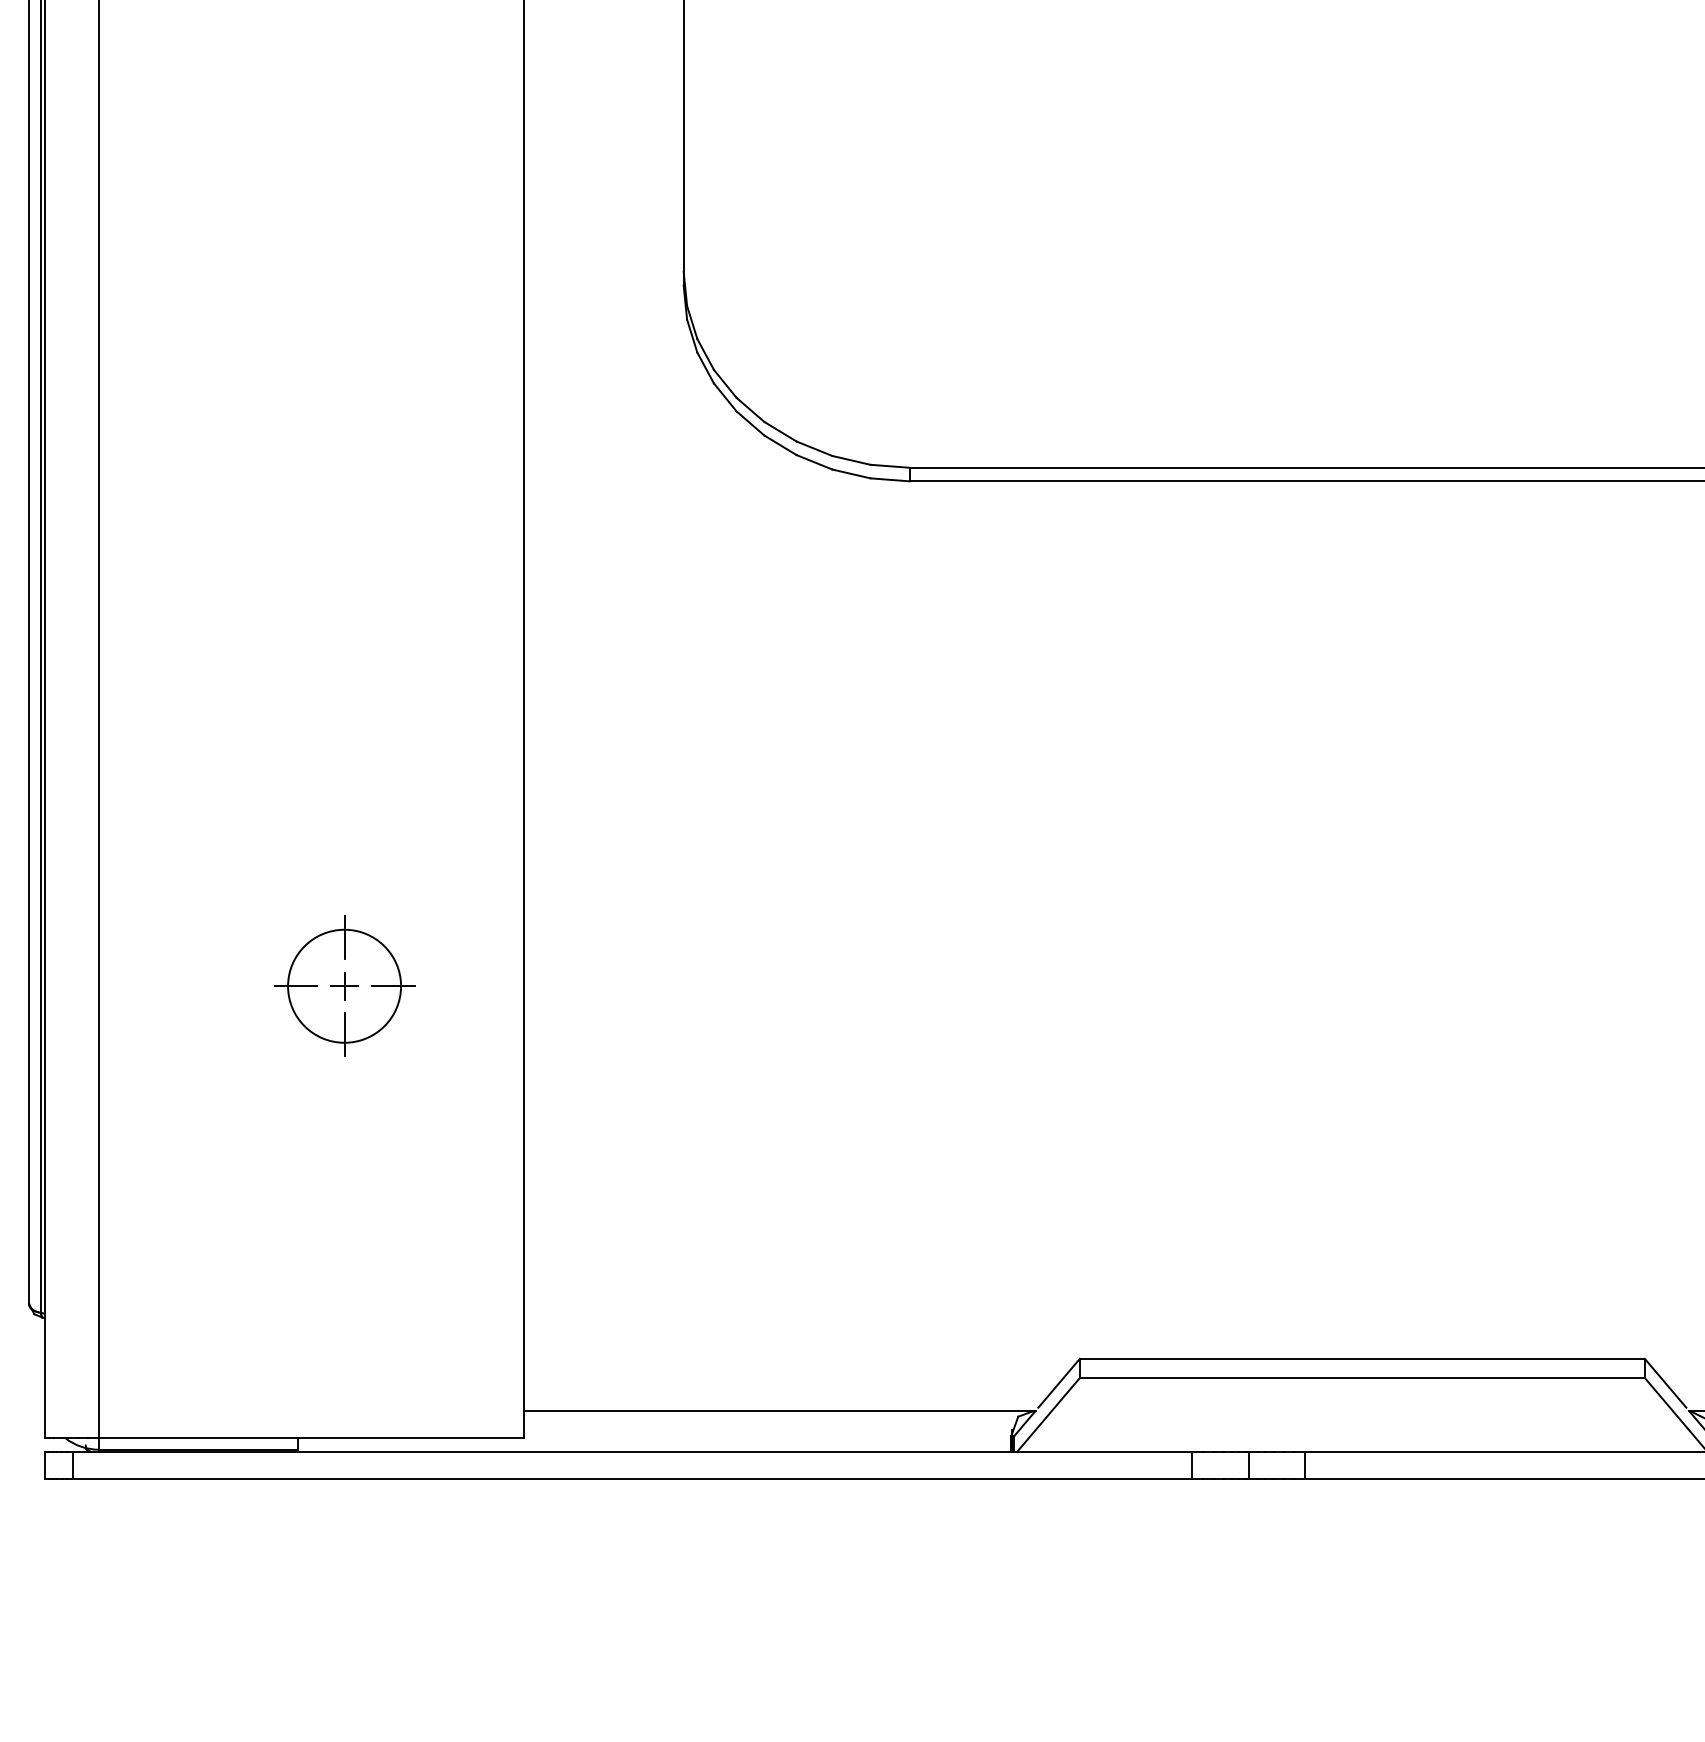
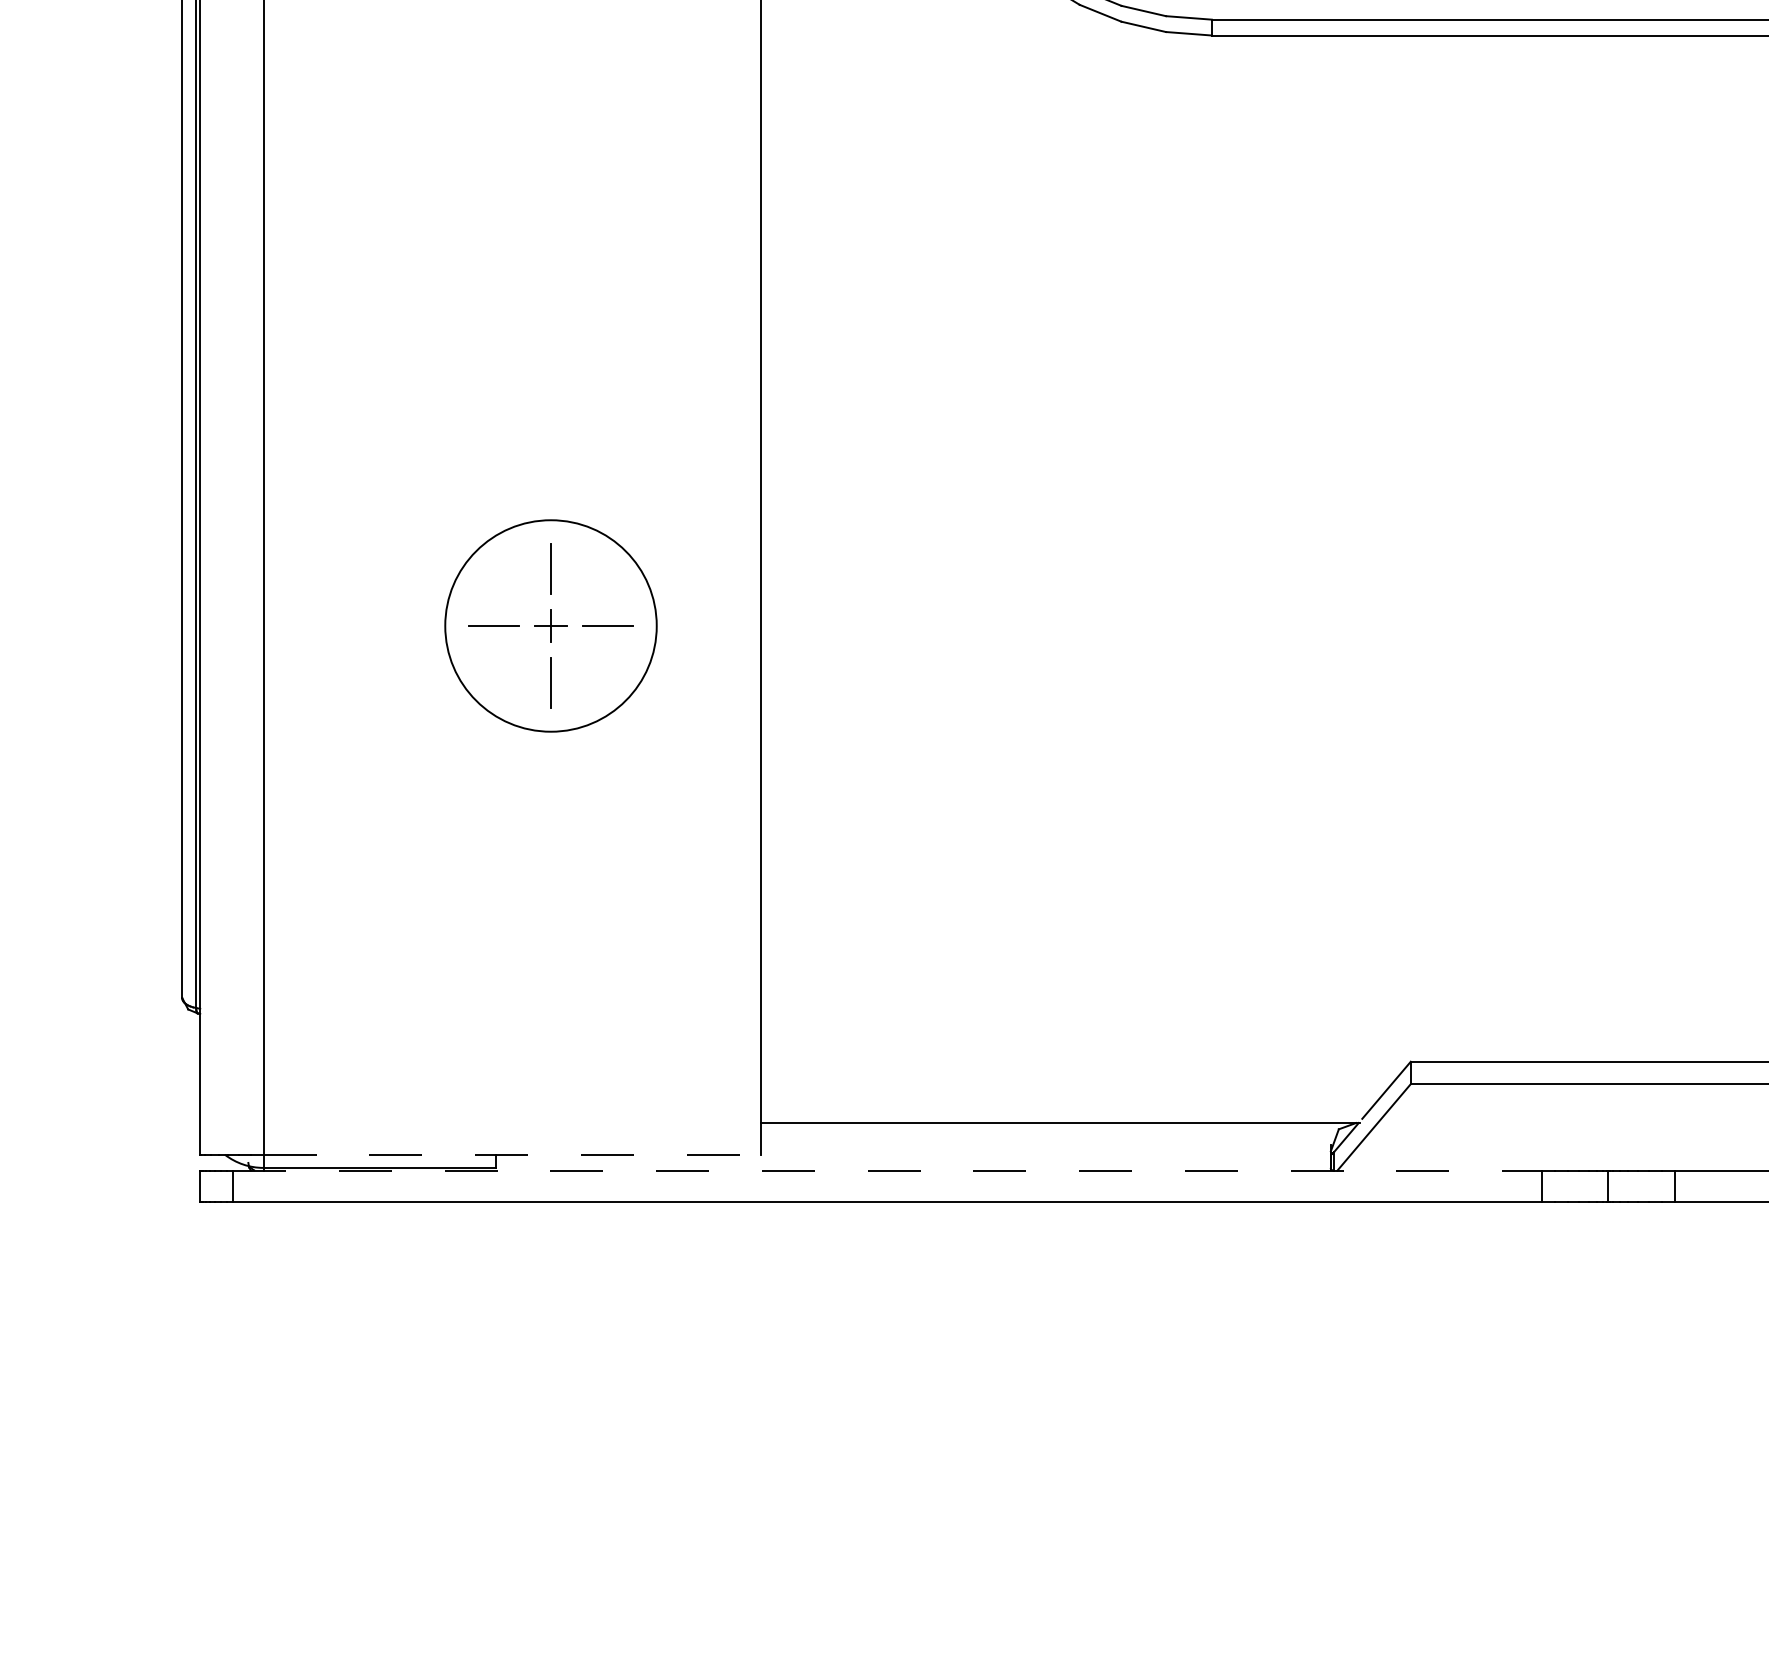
circle: (344, 985) -> (550, 625), size x1.6
line: (311, 1438) -> (512, 1154), solid -> dashed
line: (632, 1451) -> (887, 1170), solid -> dashed

